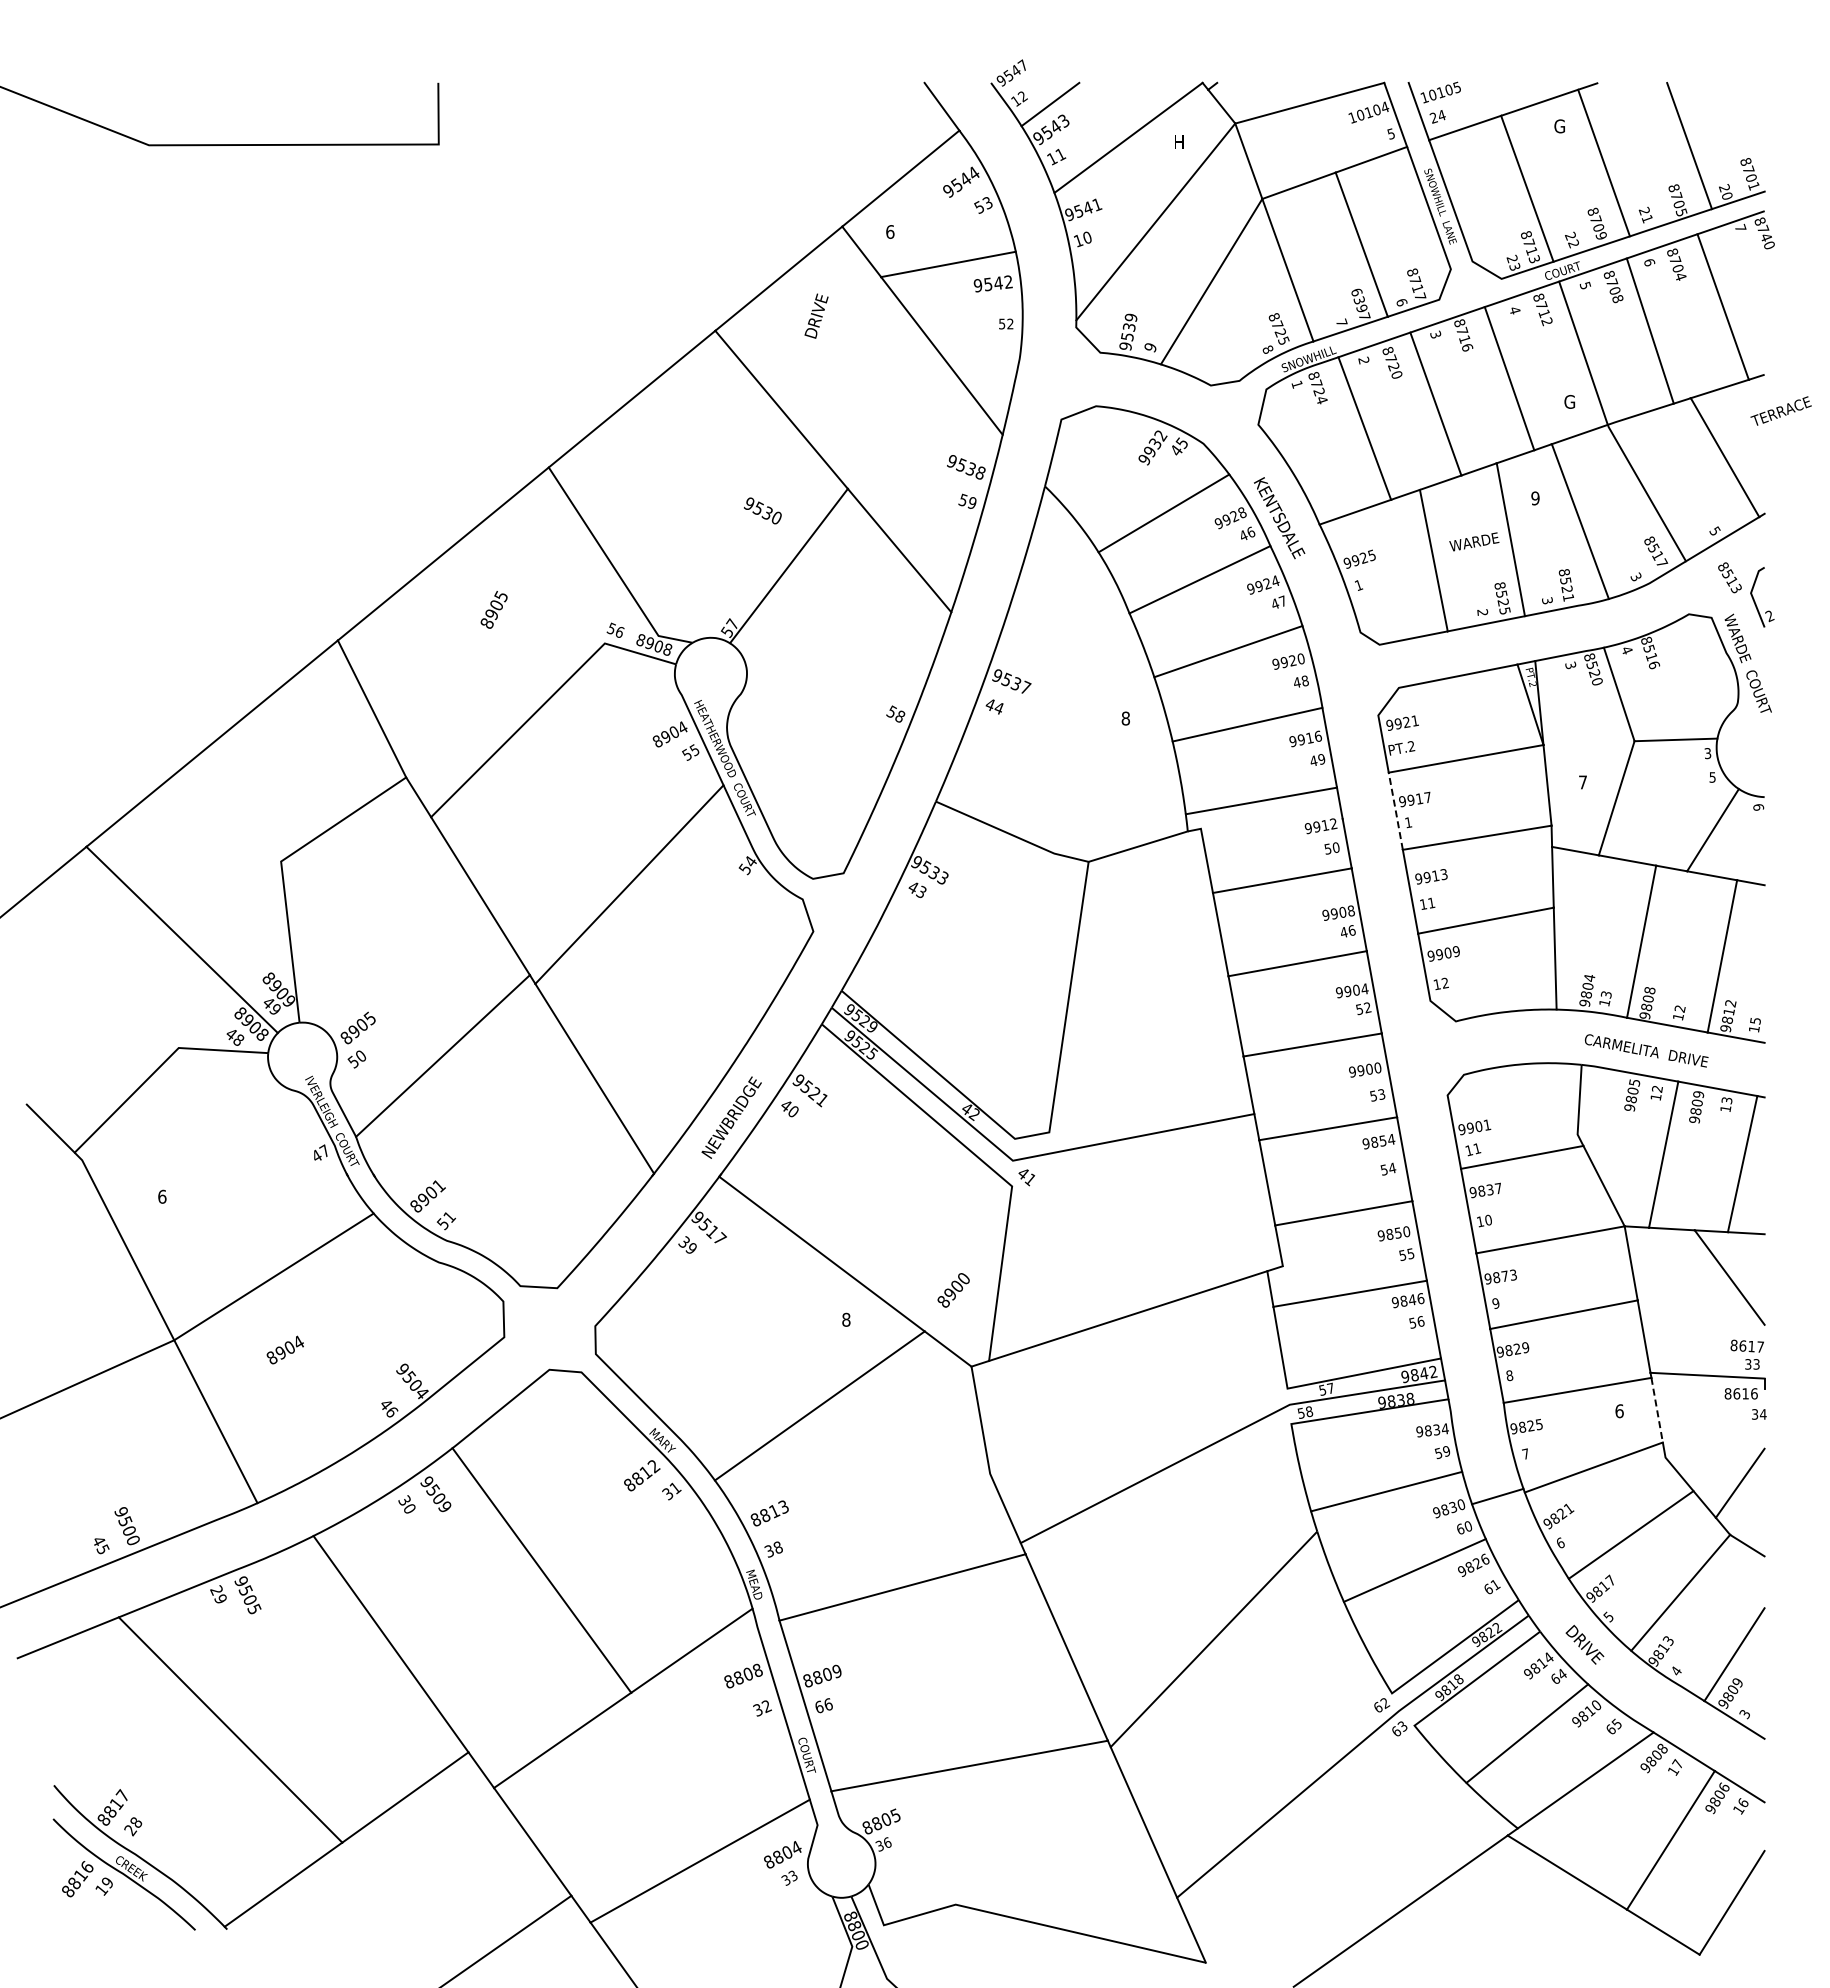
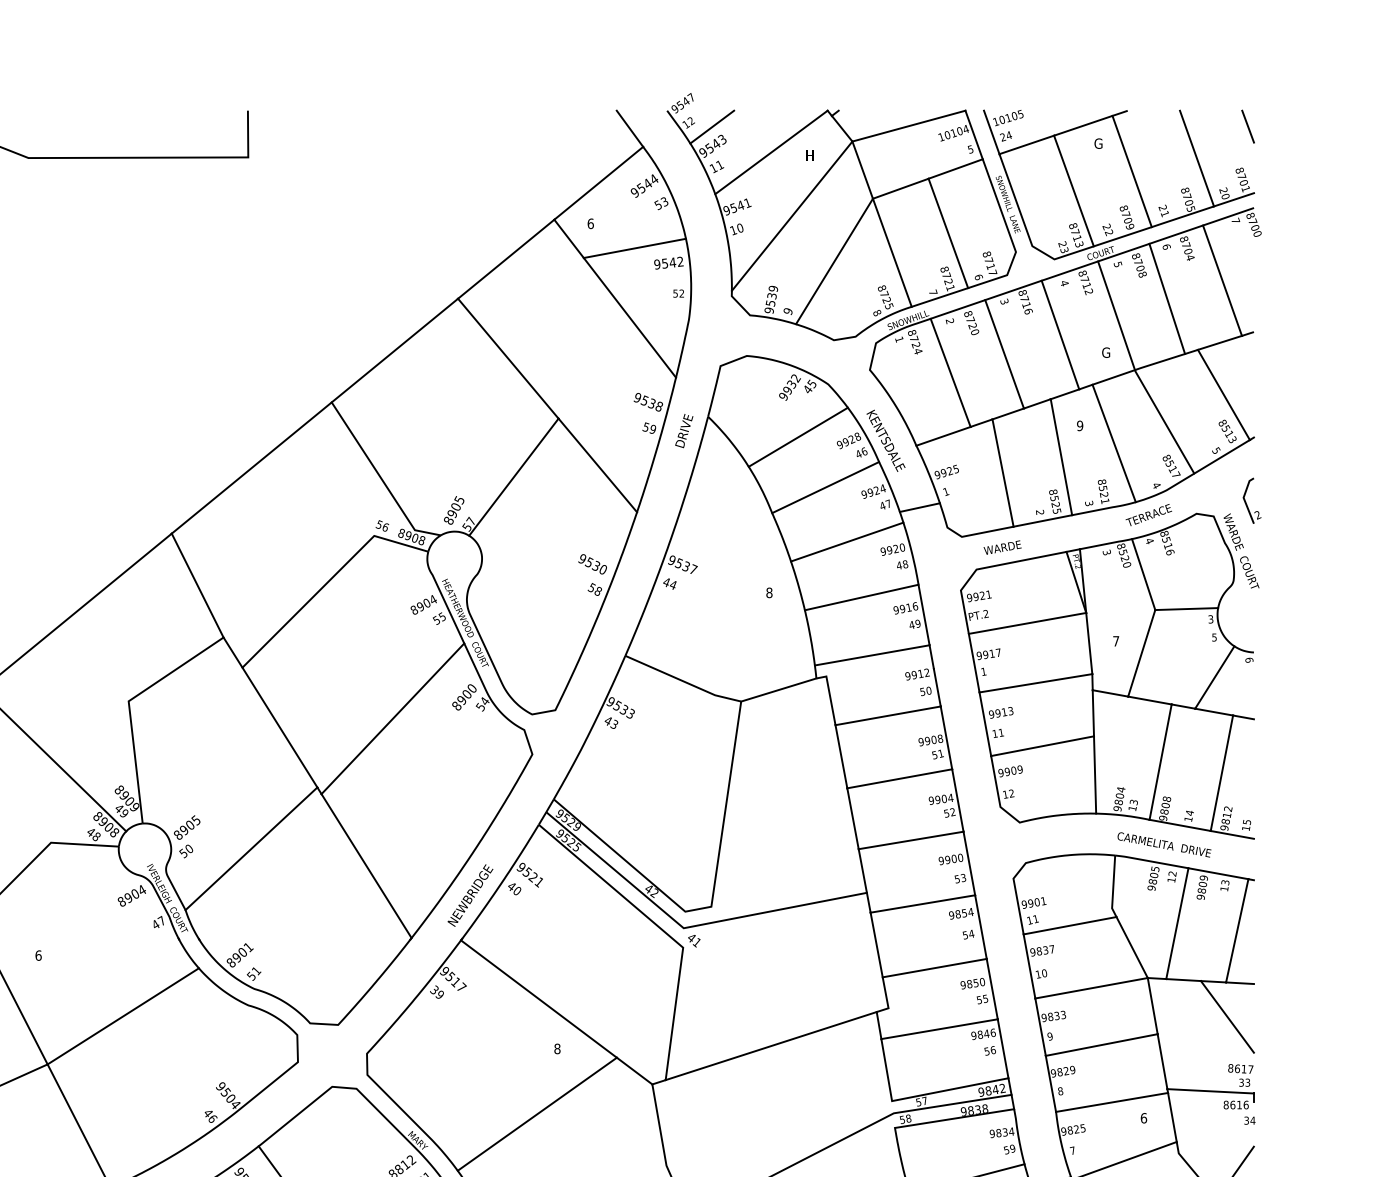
line: (1756, 103) -> (1247, 126), added
text: (1766, 237) -> (1255, 227), 8740 -> 8700
text: (1360, 304) -> (947, 278), 6397 -> 8721
text: (816, 315) -> (684, 430), moved
text: (1780, 410) -> (1148, 514), moved
text: (762, 510) -> (592, 563), moved
text: (1474, 541) -> (1002, 547), moved
text: (1635, 576) -> (1155, 485), 3 -> 4
text: (1729, 577) -> (1227, 431), moved
line: (1323, 605) -> (919, 507), added
text: (493, 609) -> (453, 510), moved
line: (1395, 810) -> (973, 662), dashed -> solid
text: (1347, 931) -> (937, 754), 46 -> 51
text: (1679, 1008) -> (1189, 812), 12 -> 14
text: (1504, 1275) -> (1056, 1015), 9873 -> 9833
text: (953, 1290) -> (464, 697), moved
text: (284, 1349) -> (131, 895), moved
line: (1657, 1410) -> (1172, 1117), dashed -> solid

